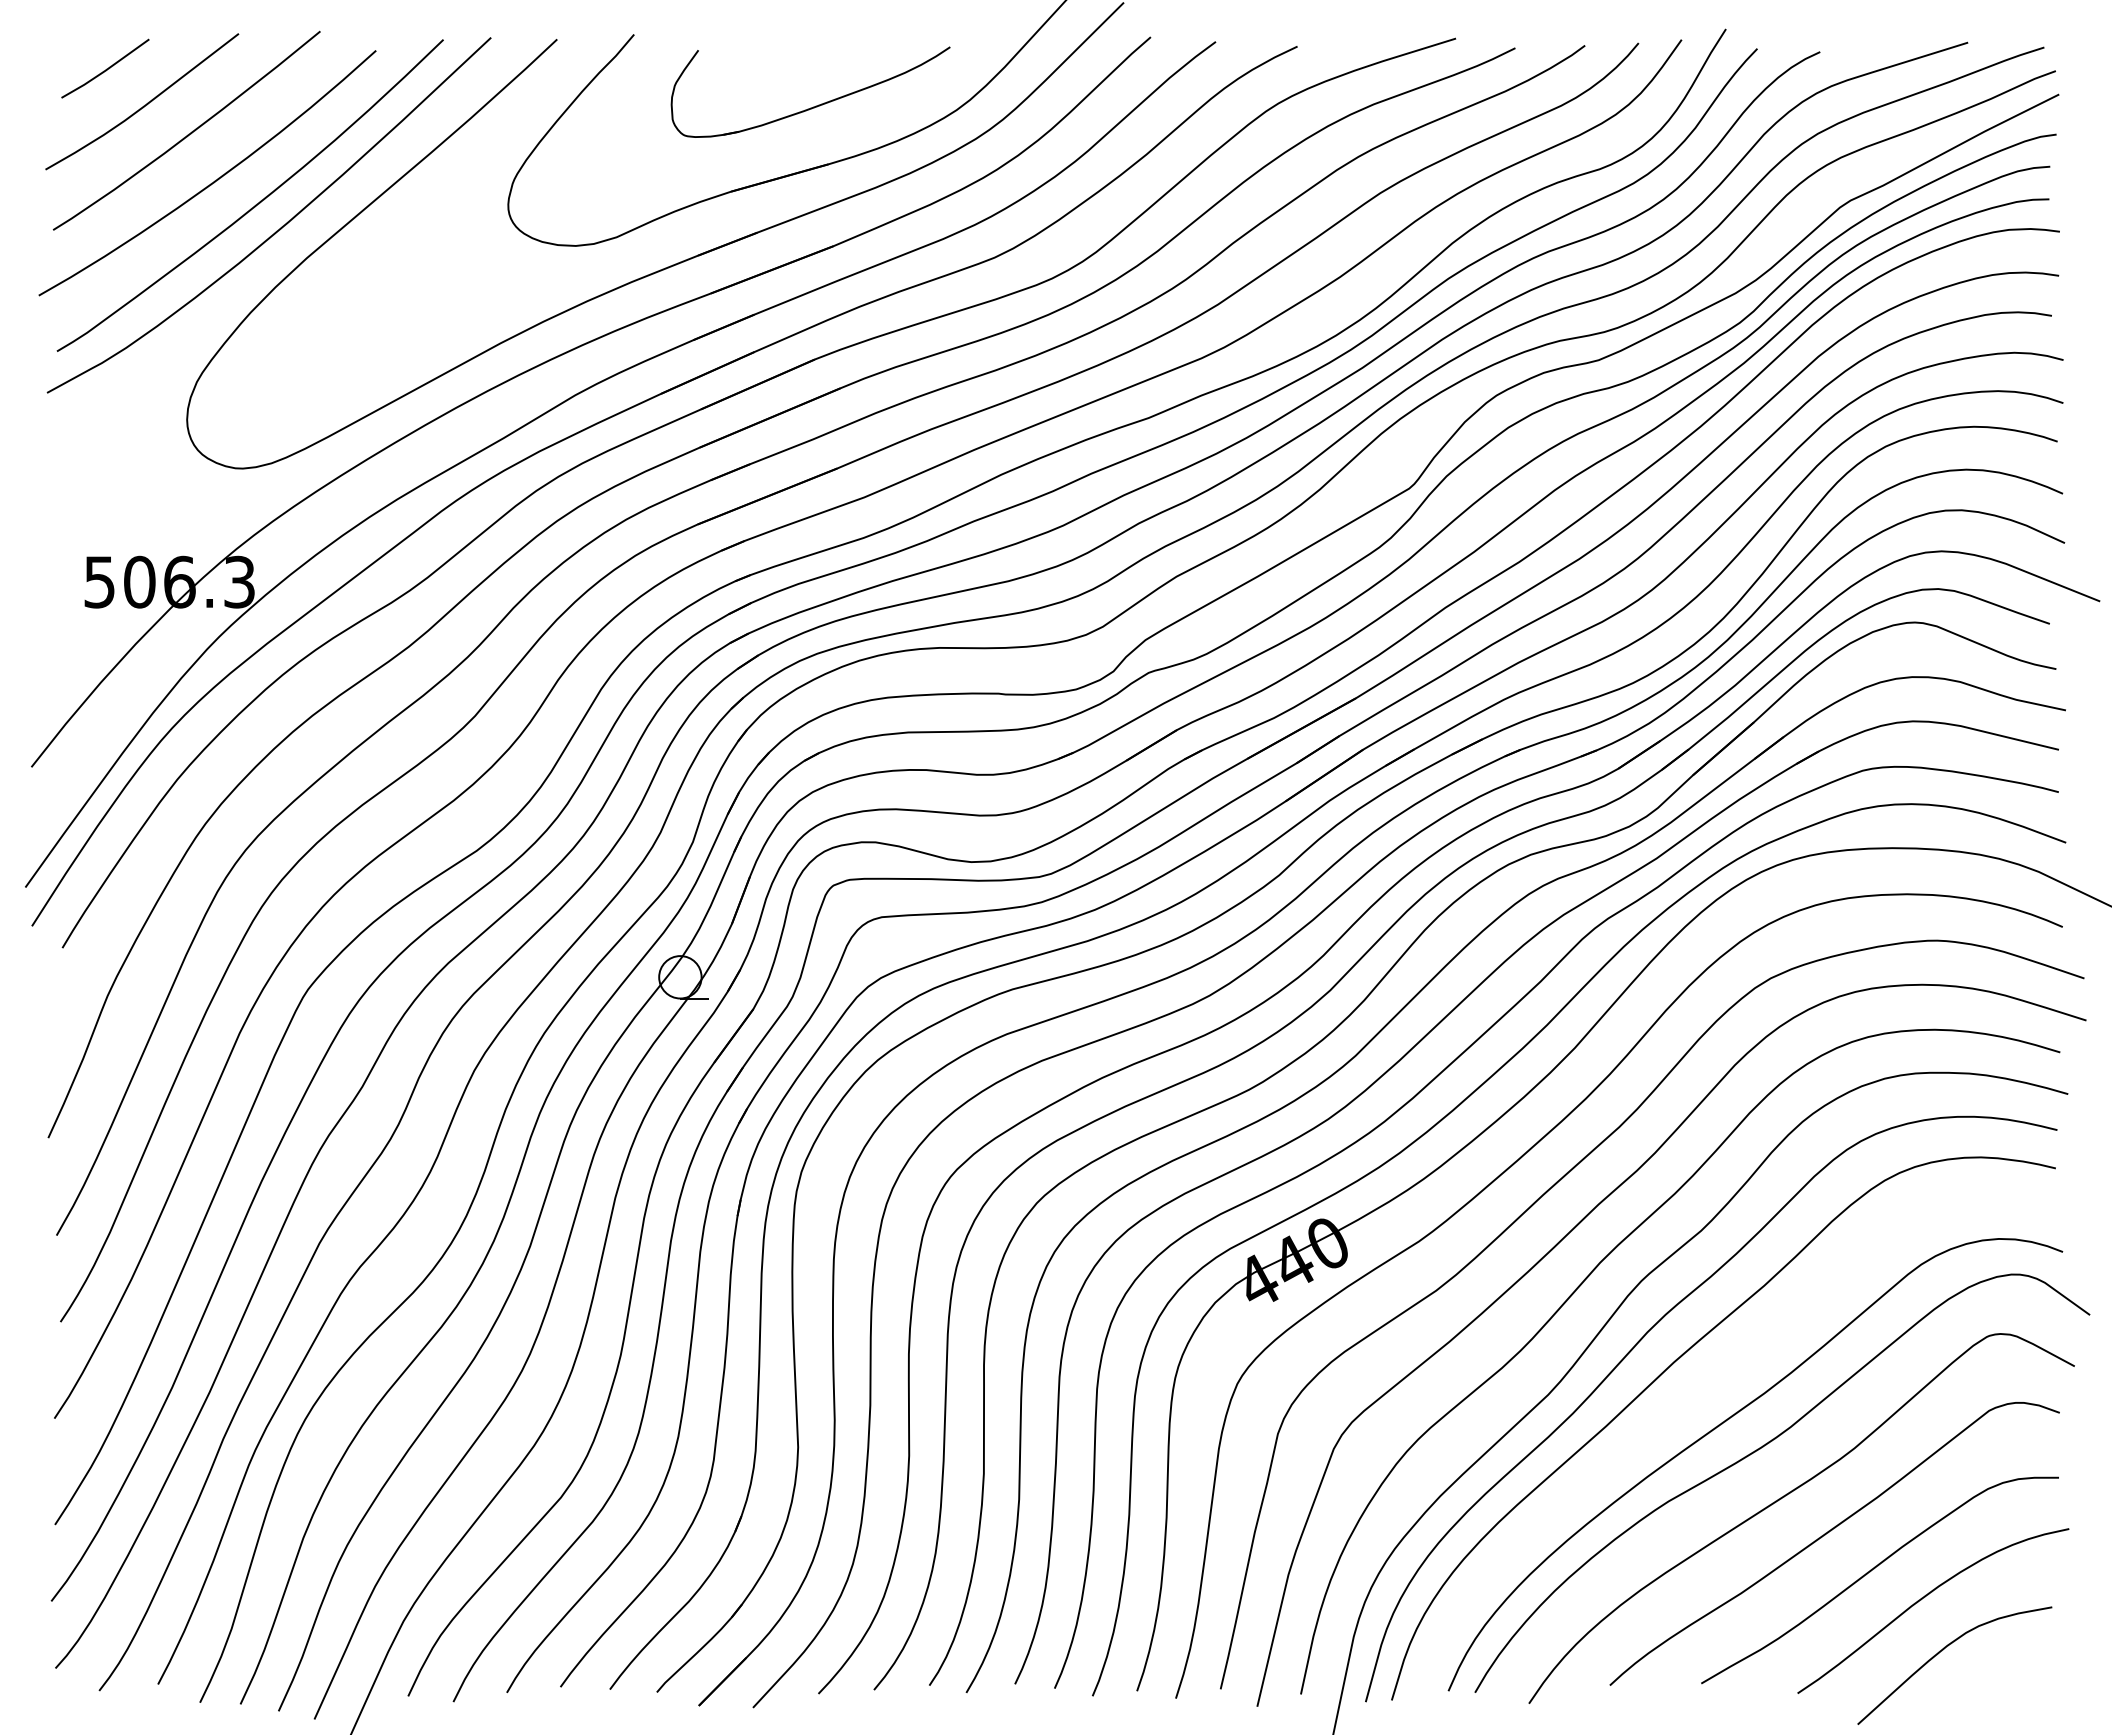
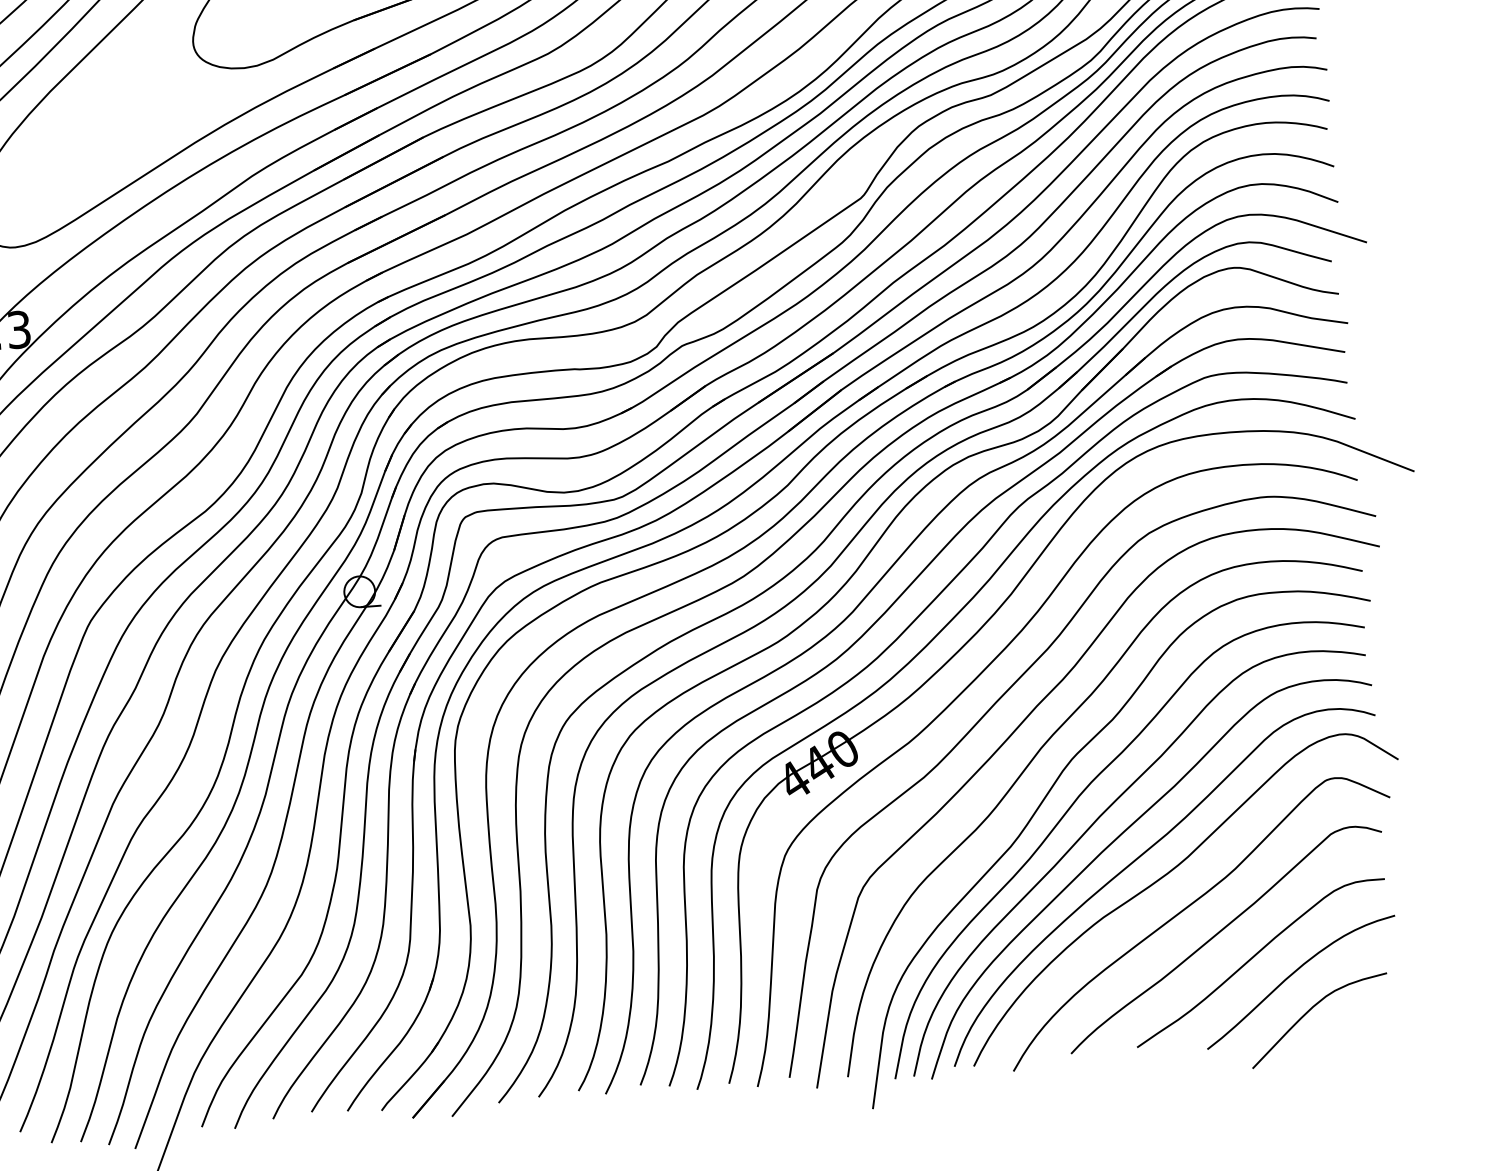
curve: (1695, 1395) -> (1117, 839), added

